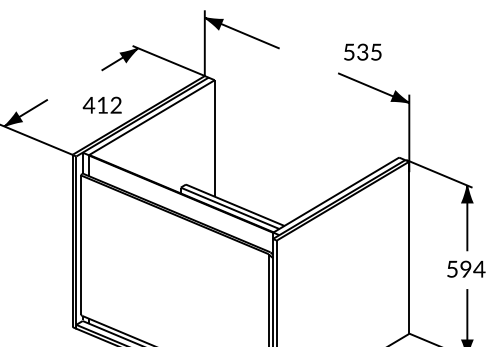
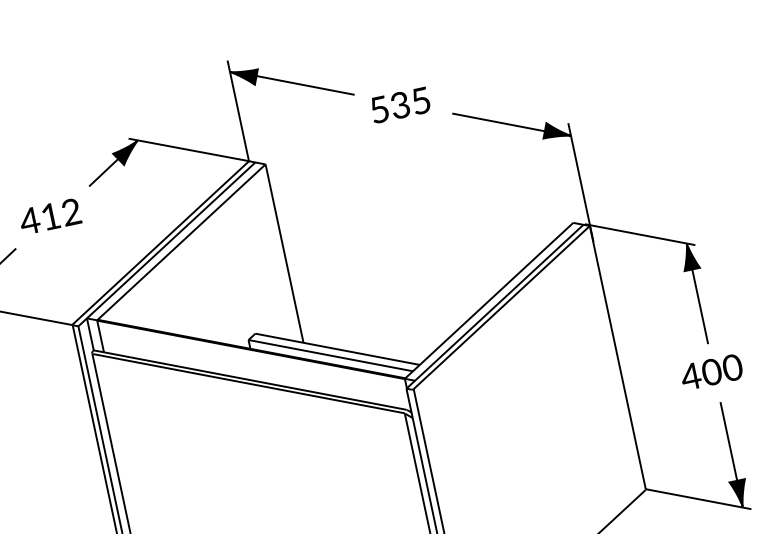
text: (362, 51) -> (399, 104), moved
text: (101, 104) -> (48, 215), moved
text: (465, 268) -> (710, 371), 594 -> 400

